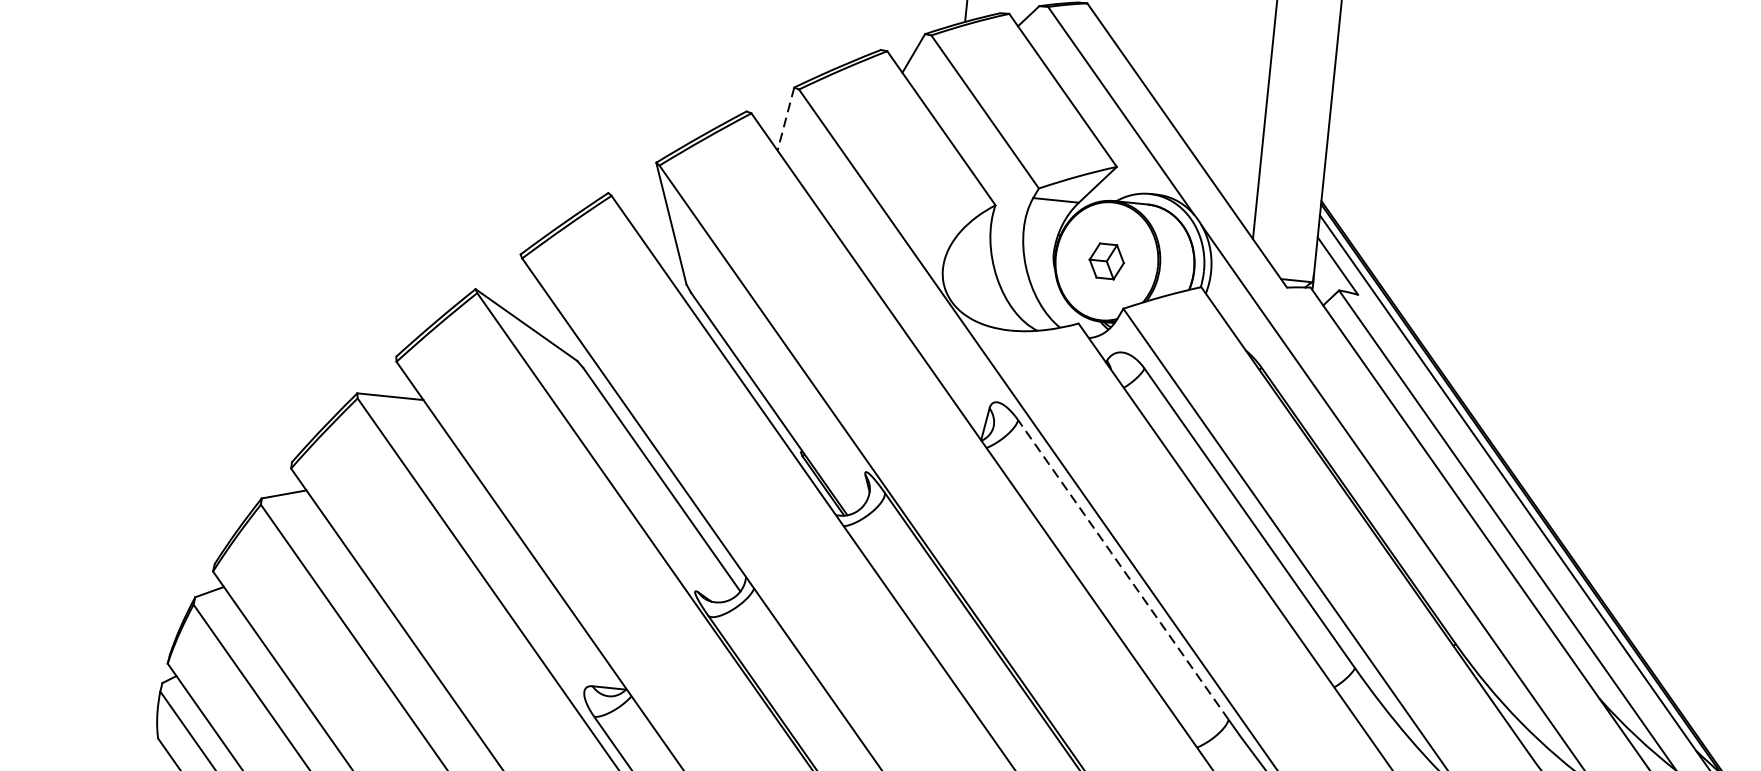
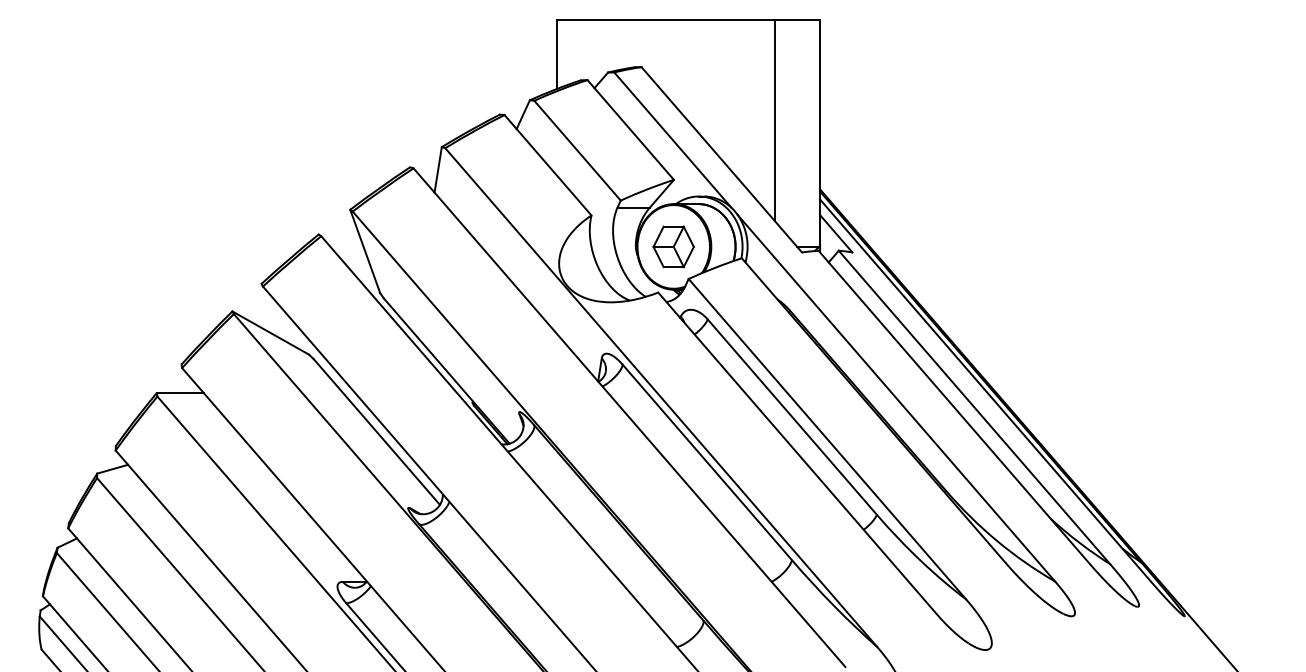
line: (786, 119) -> (438, 170), dashed -> solid
part: (1106, 260) -> (673, 246), size x1.67
line: (1122, 570) -> (706, 462), dashed -> solid

